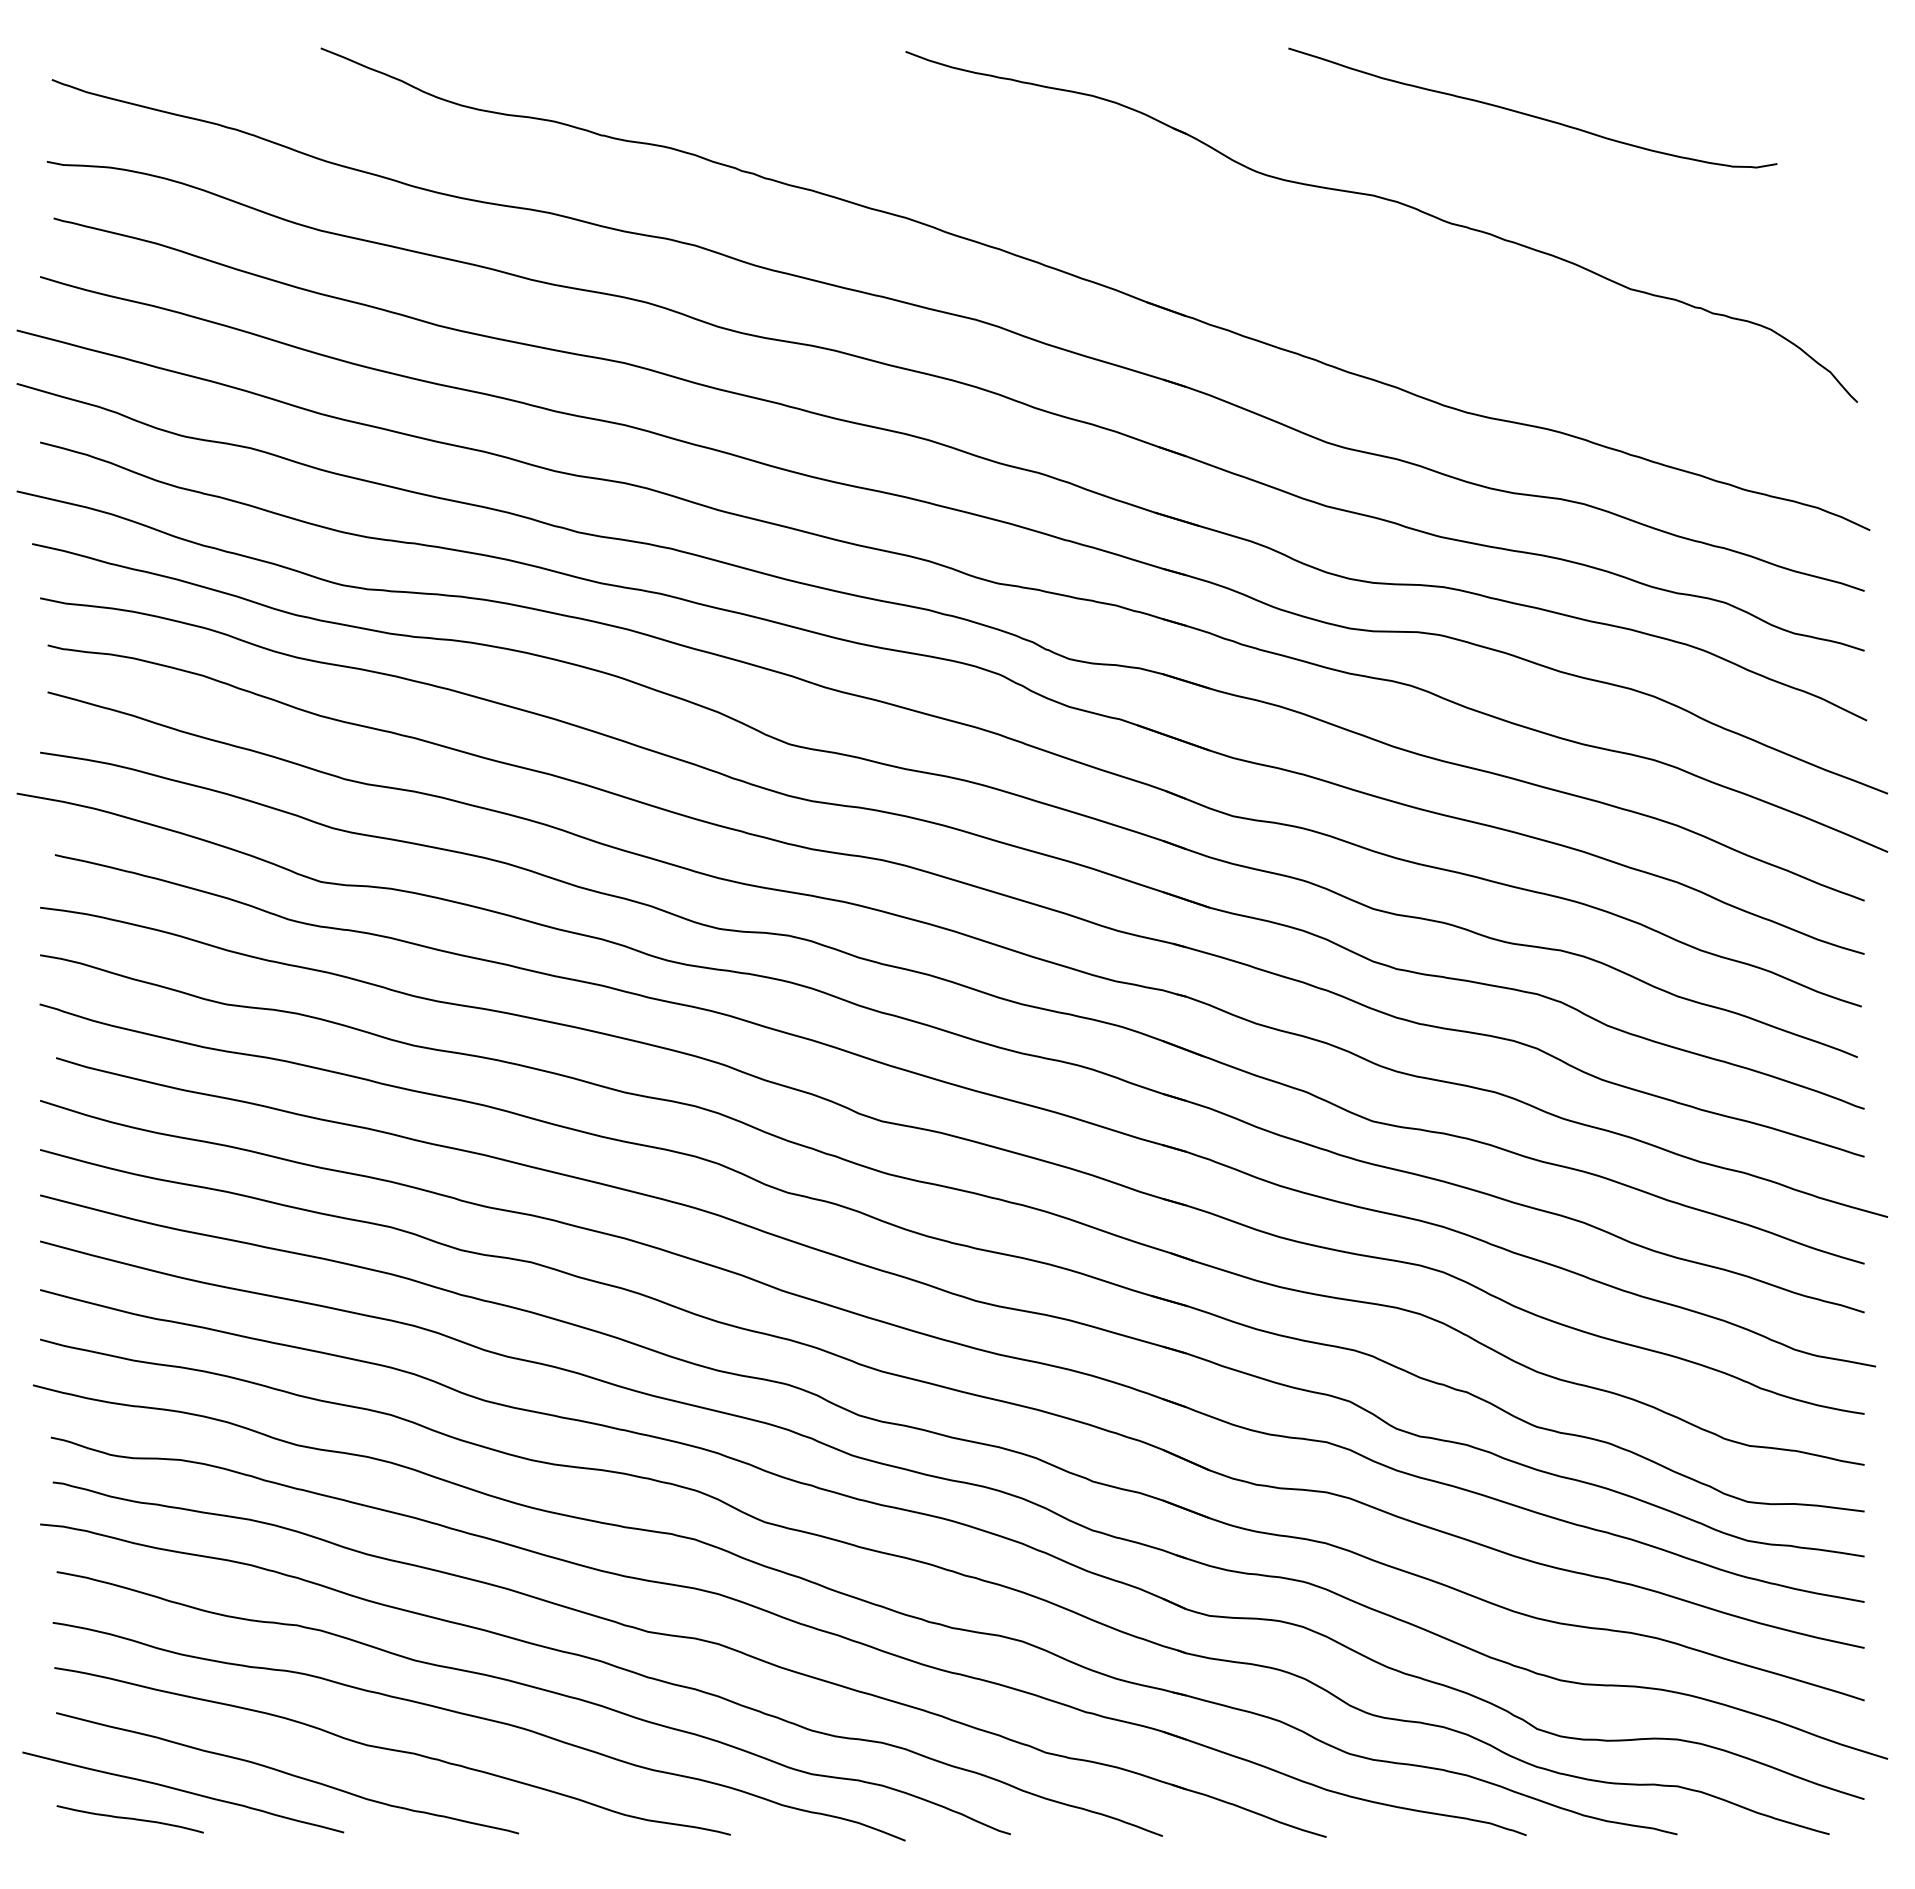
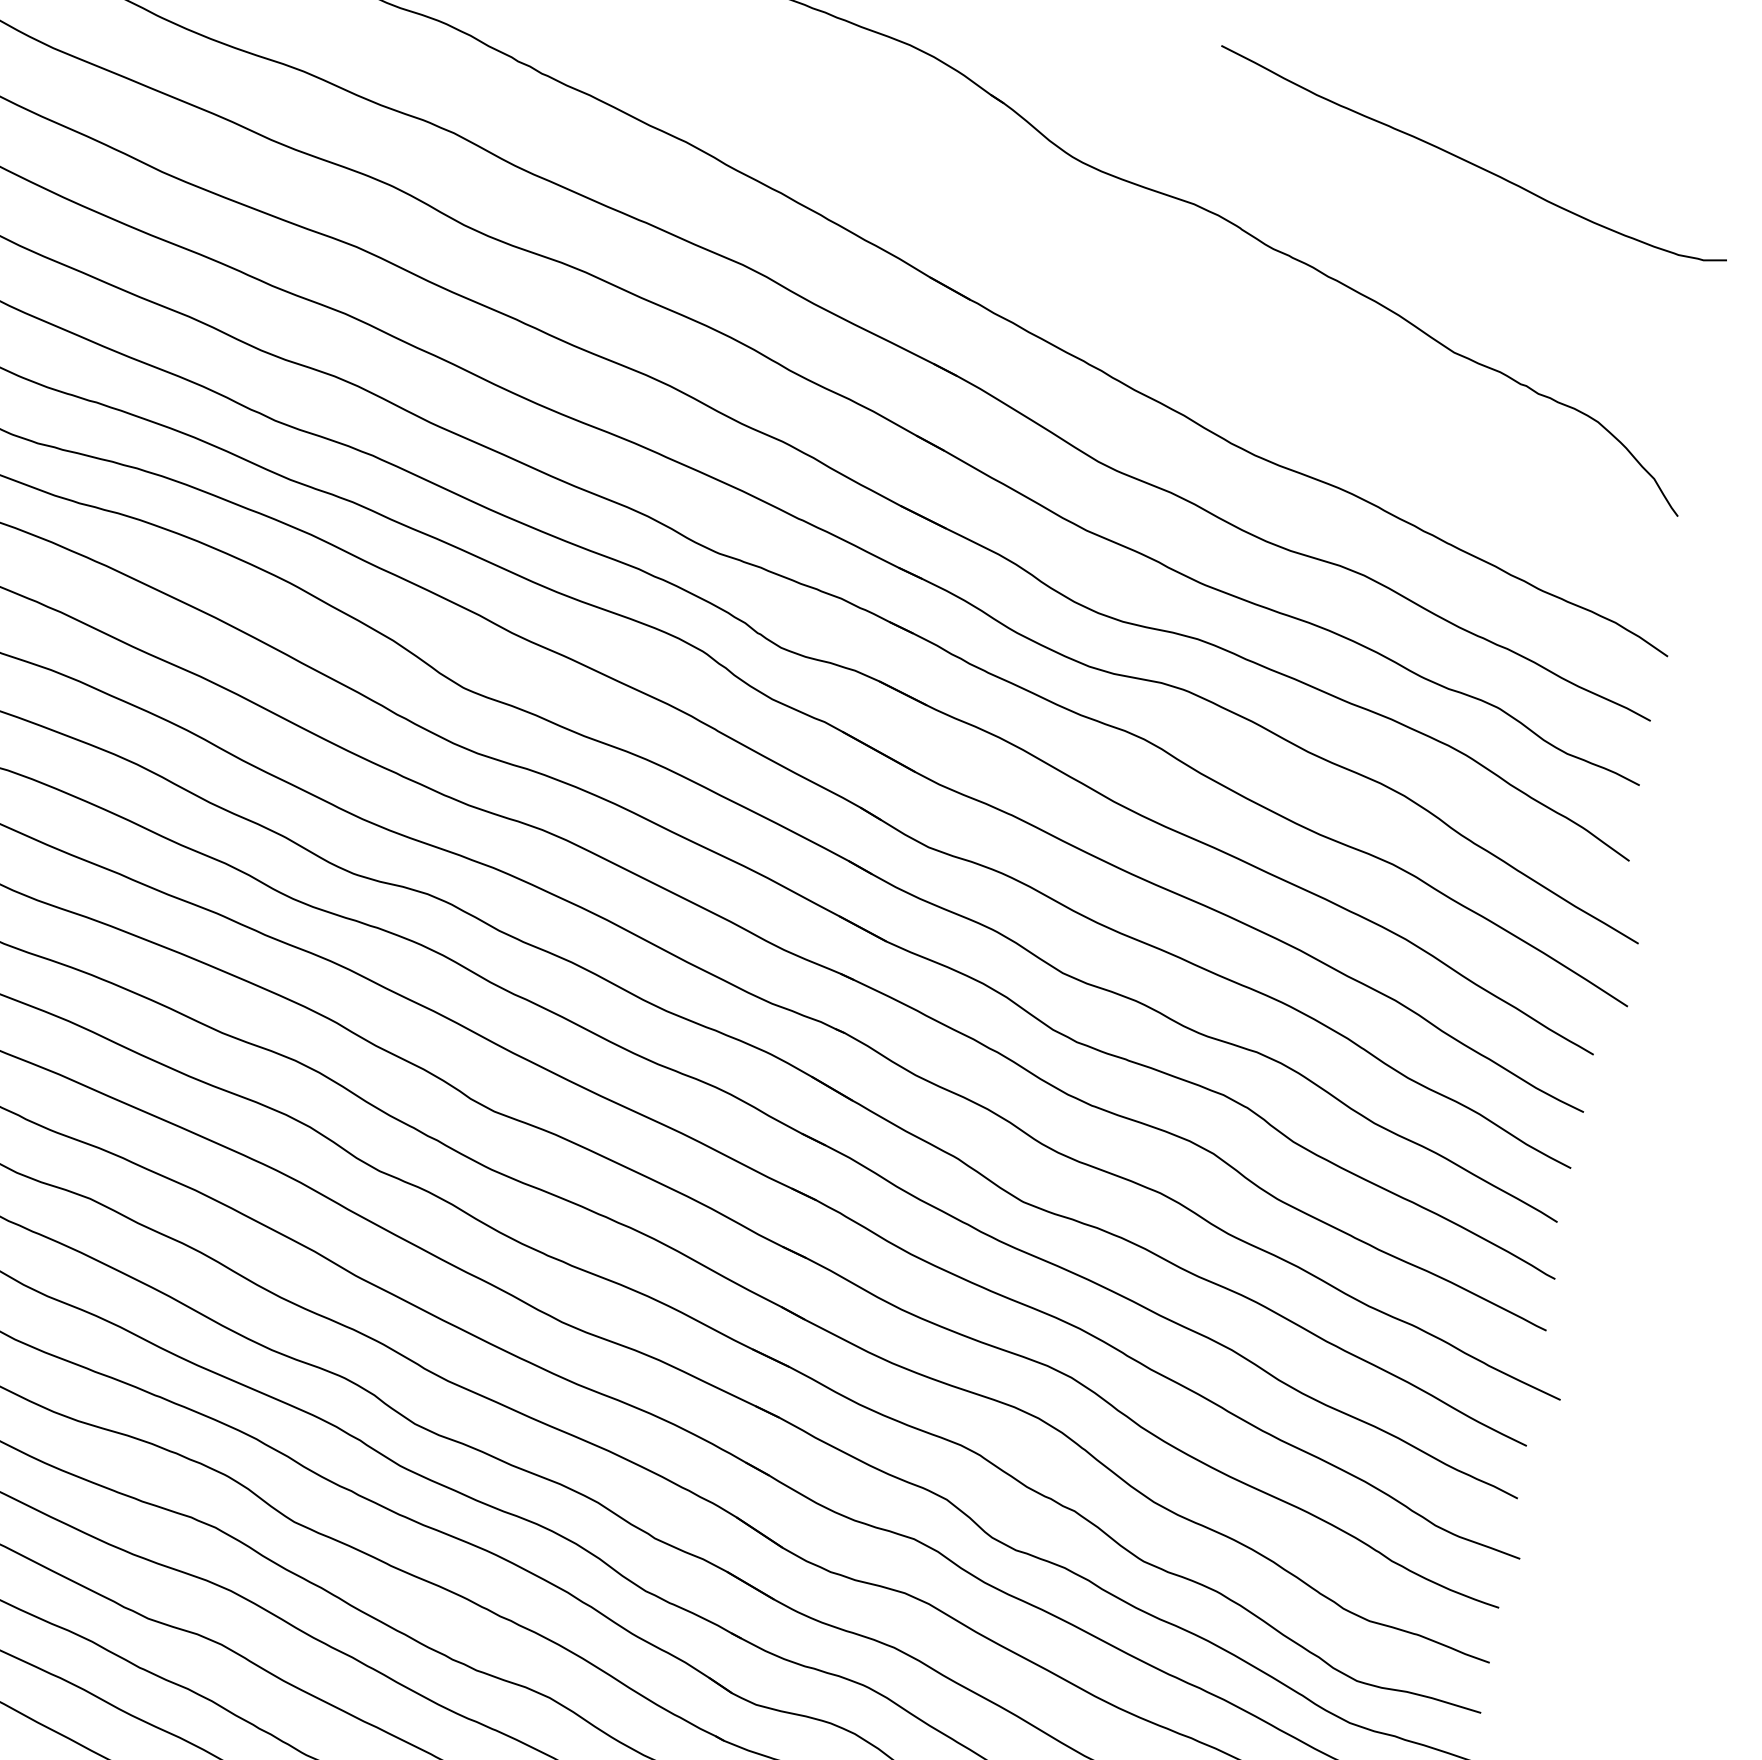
curve: (1531, 114) -> (1471, 161), moved

